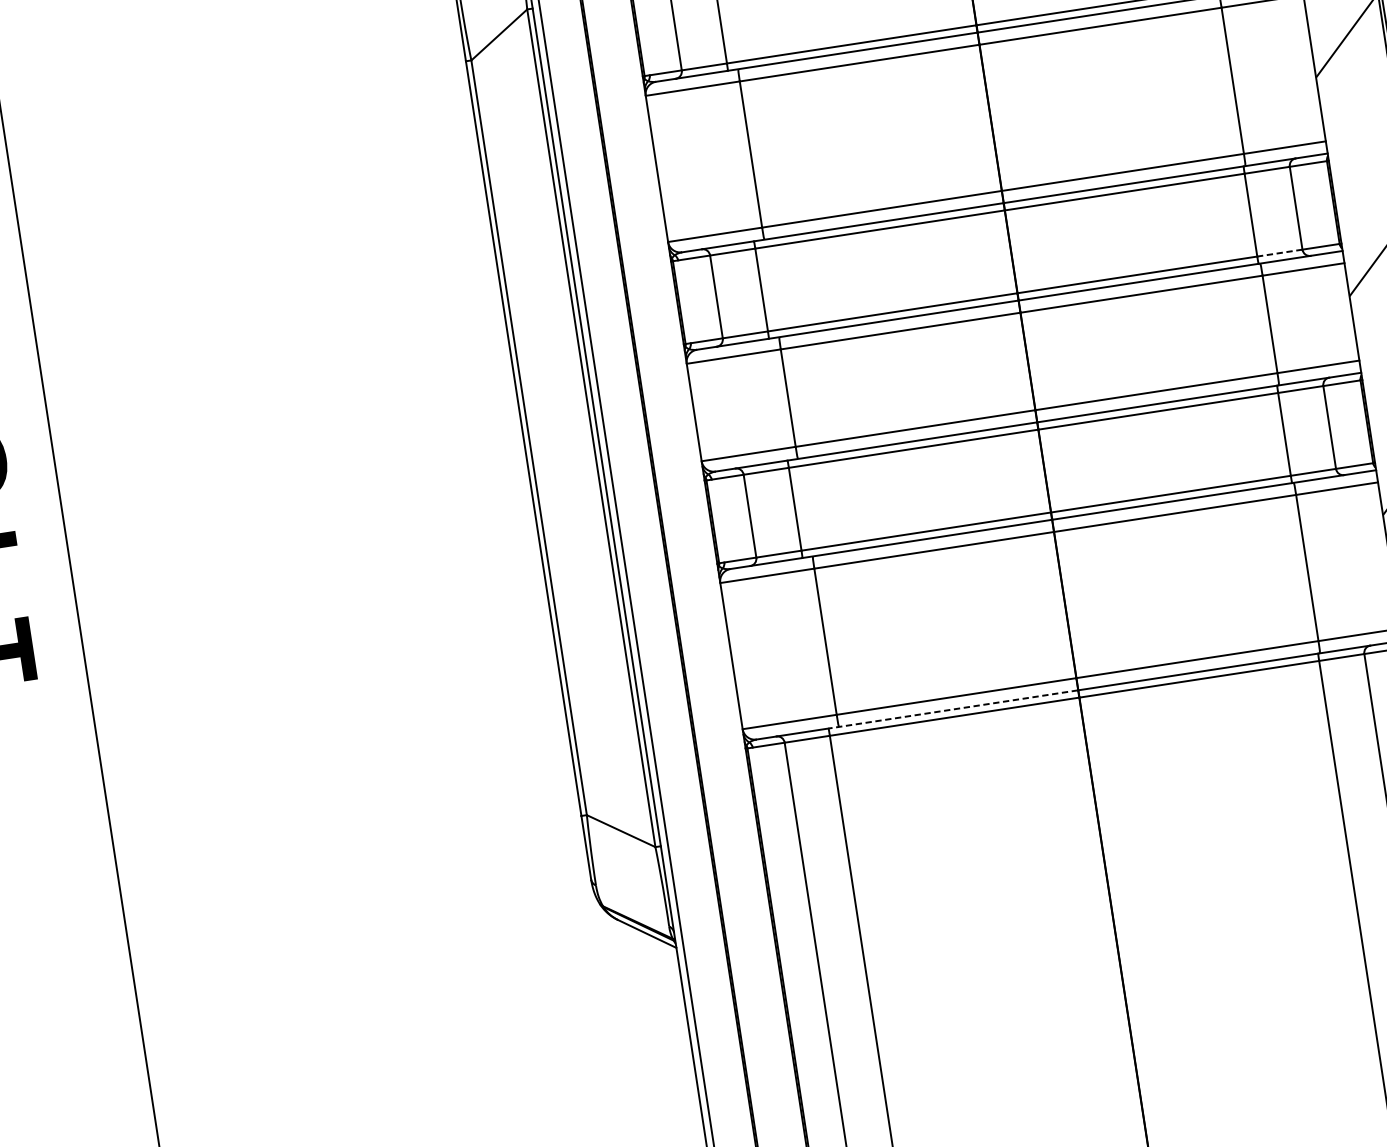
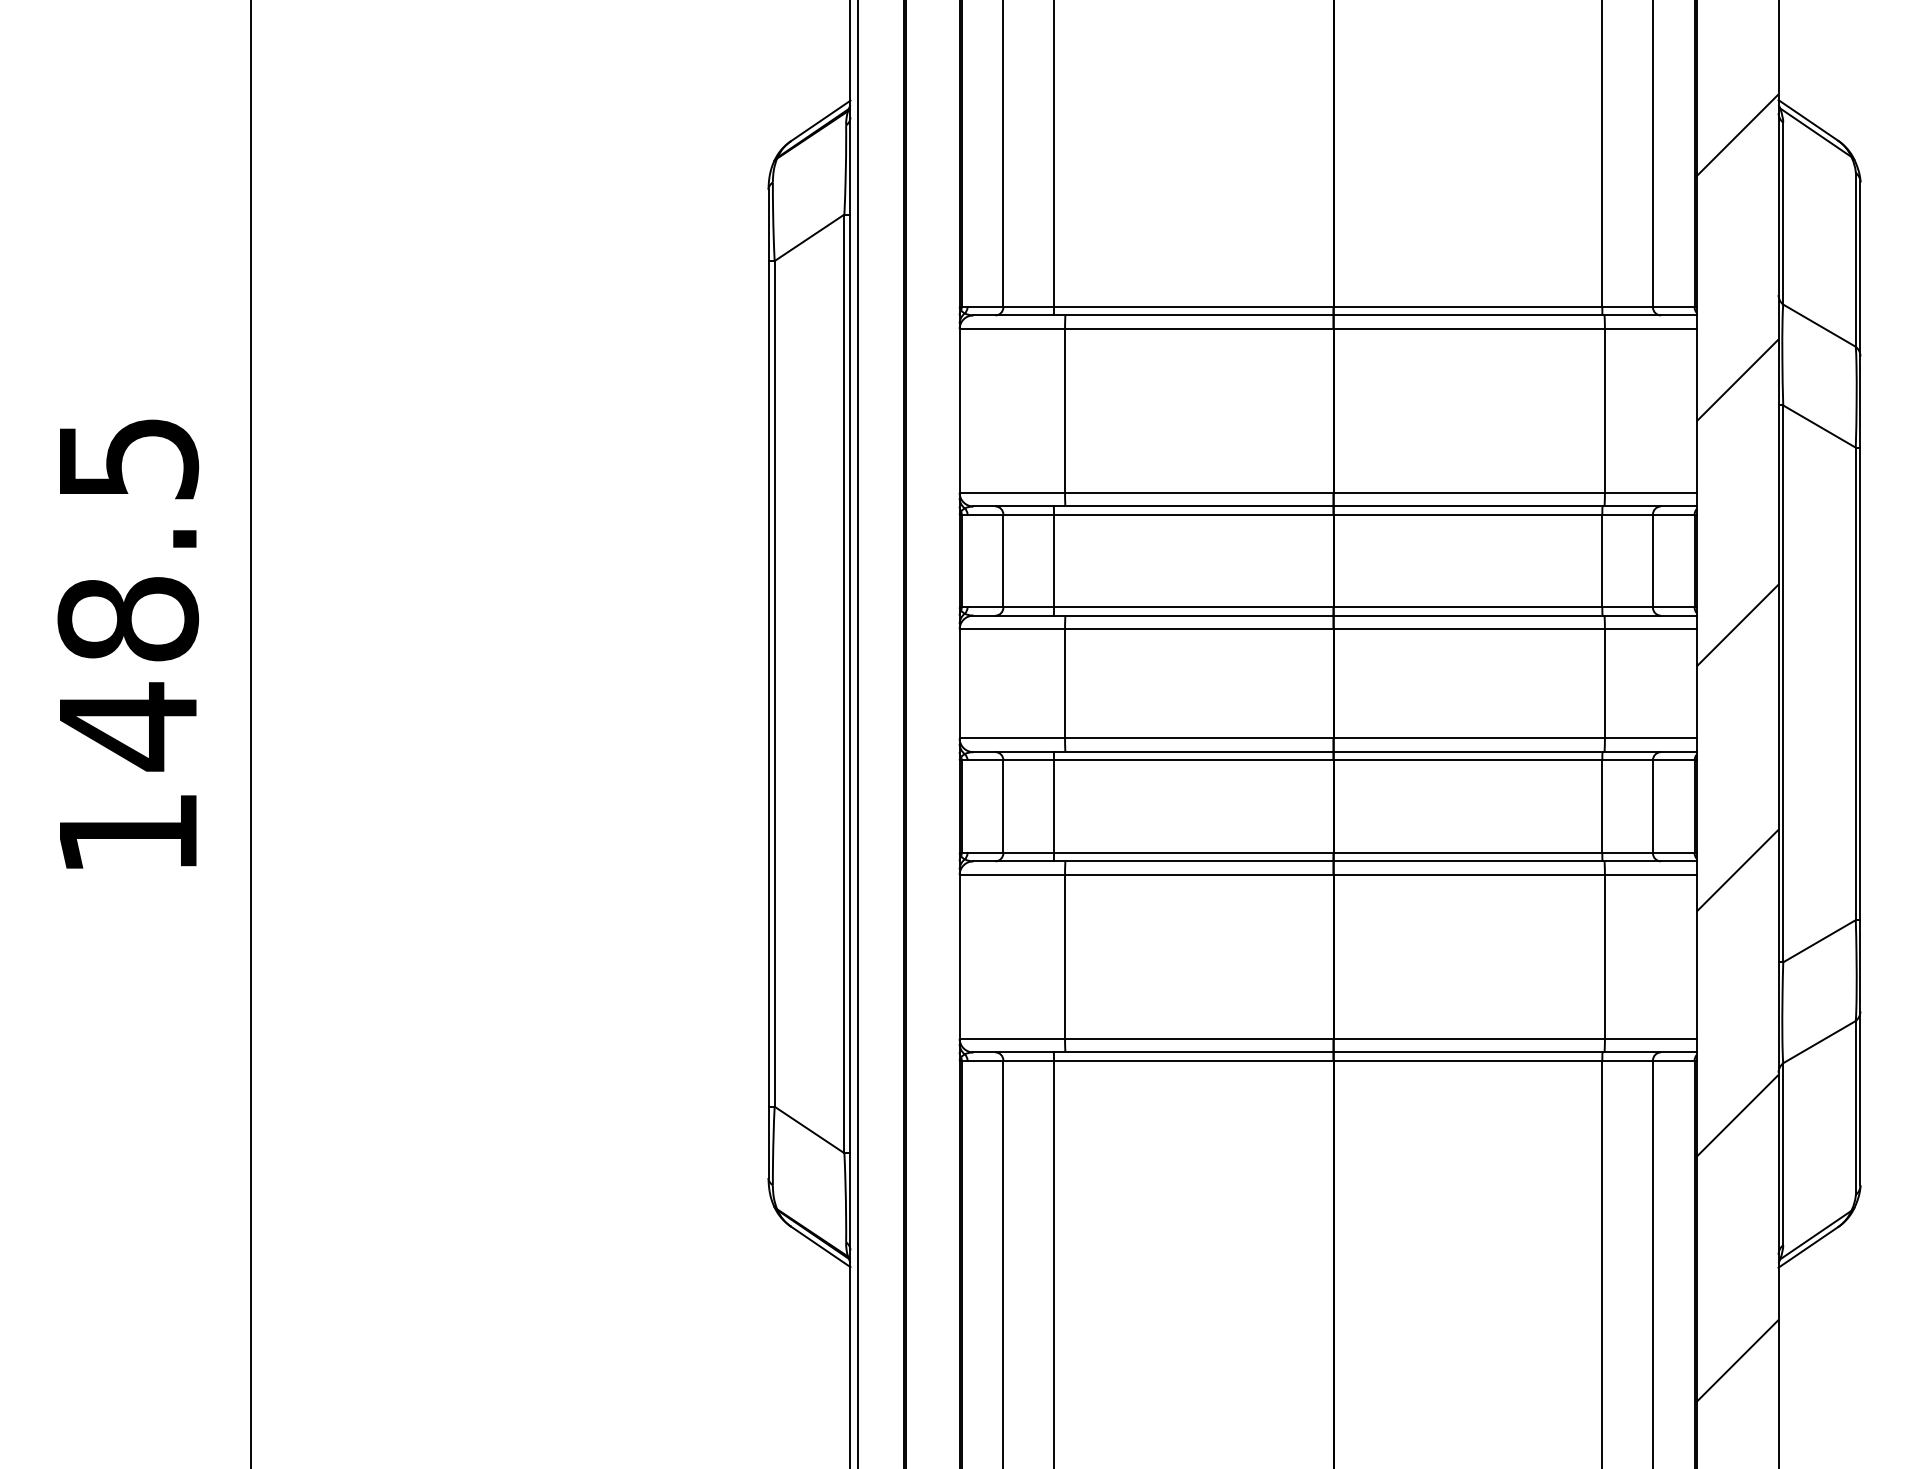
line: (1279, 253) -> (1627, 607), dashed -> solid
line: (953, 709) -> (1193, 1052), dashed -> solid

